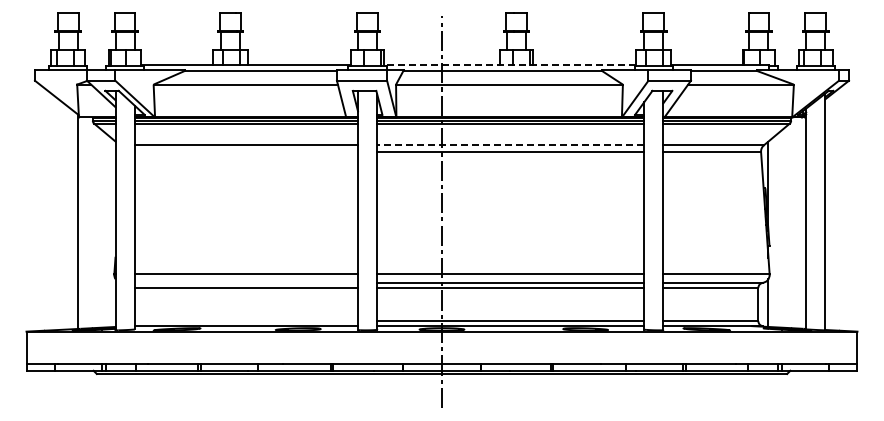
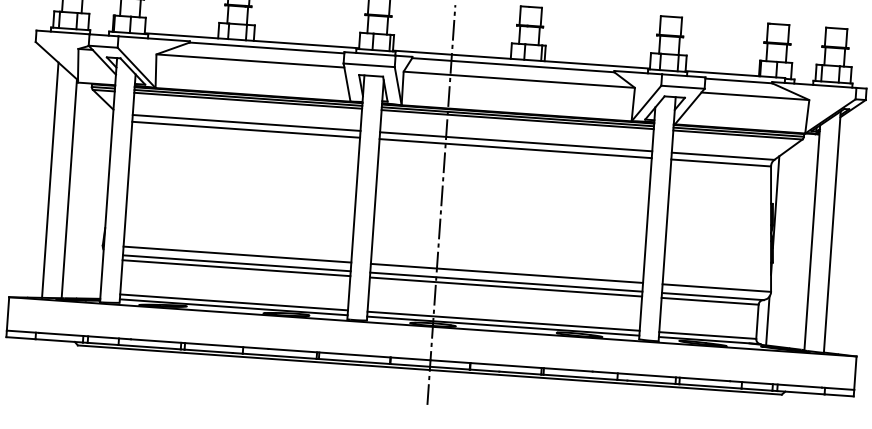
line: (510, 64) -> (521, 59), dashed -> solid
line: (510, 145) -> (515, 141), dashed -> solid
line: (246, 152) -> (246, 130), added
line: (58, 214) -> (50, 180), added
line: (246, 282) -> (237, 262), added
line: (246, 321) -> (234, 302), added

